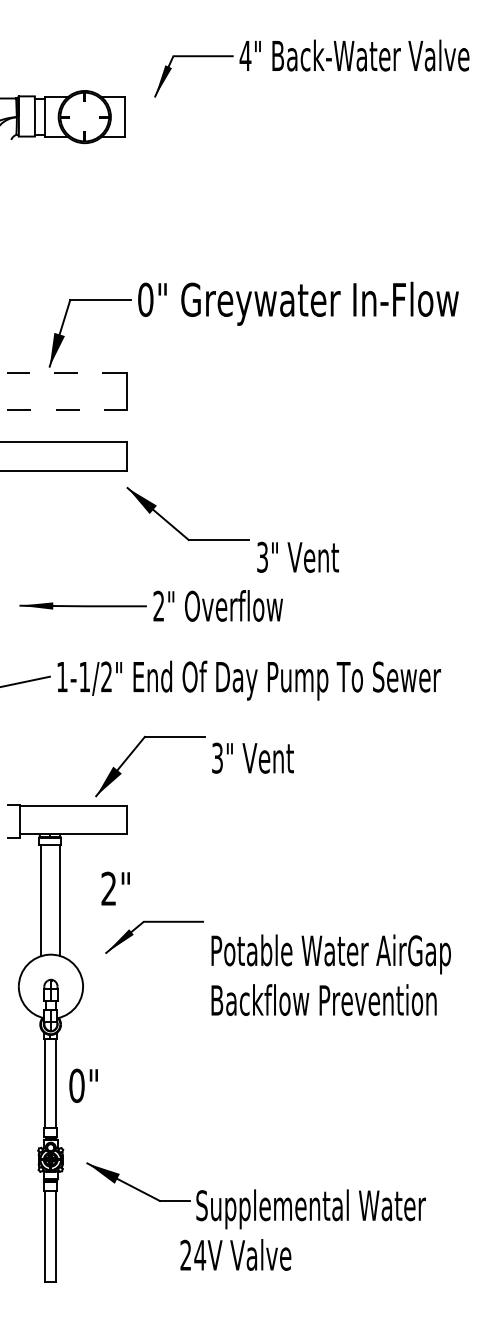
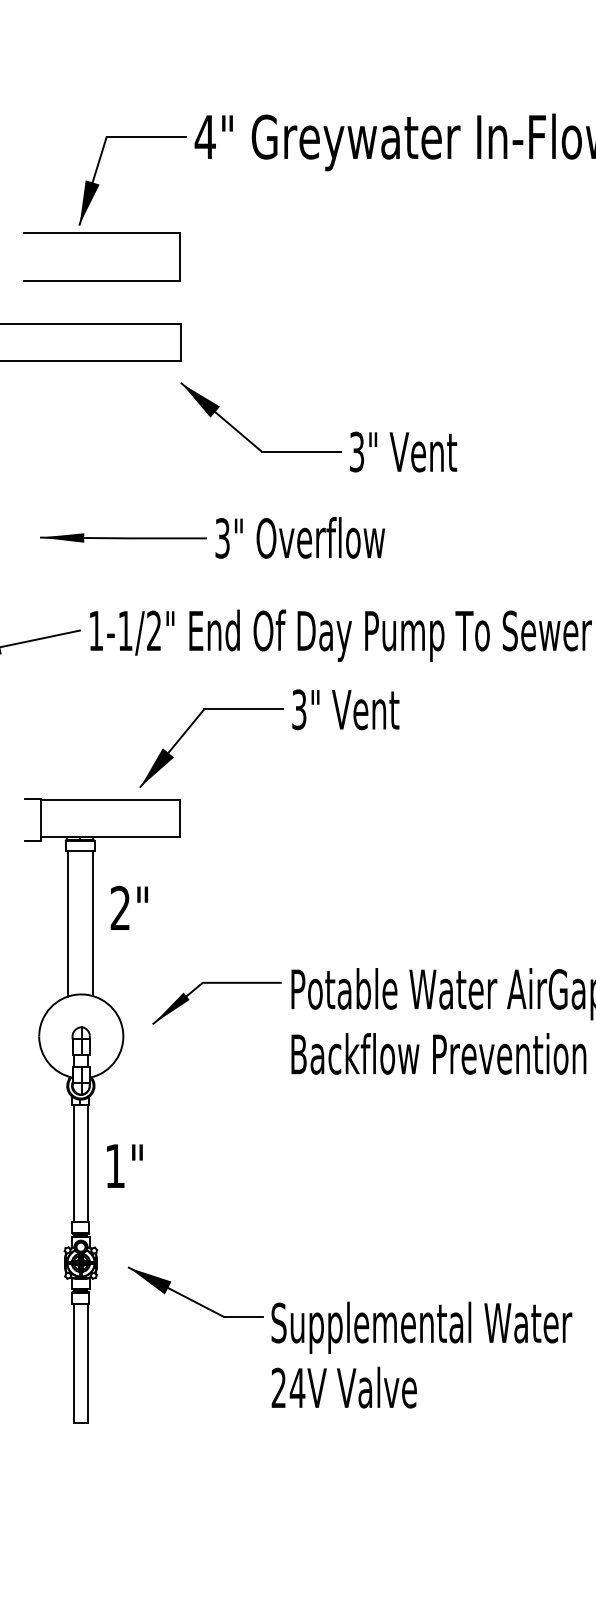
text: (145, 299) -> (205, 136), 0" -> 4"
line: (66, 373) -> (101, 233), dashed -> solid
line: (66, 409) -> (101, 280), dashed -> solid
text: (297, 556) -> (402, 450), moved
text: (158, 606) -> (222, 538), 2" -> 3"
text: (252, 757) -> (345, 708), moved
text: (115, 888) -> (129, 907), moved
part: (154, 922) -> (216, 983), moved
text: (76, 1085) -> (114, 1165), 0" -> 1"
text: (235, 1254) -> (343, 1386), moved

